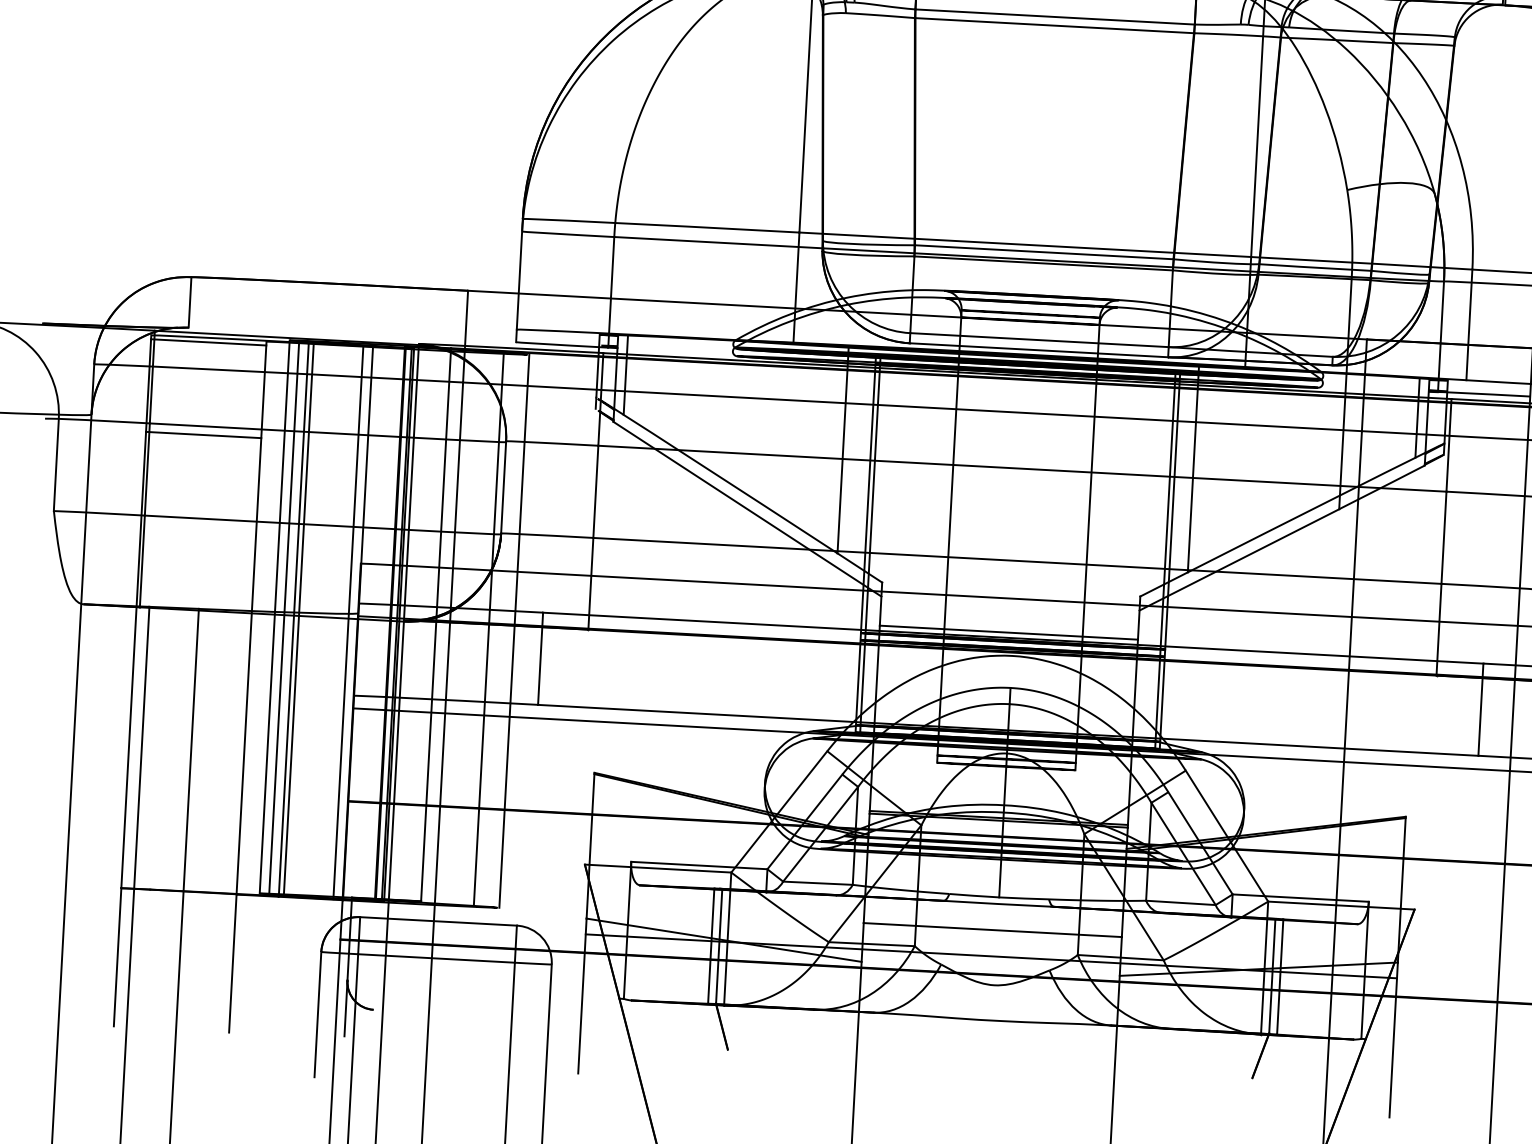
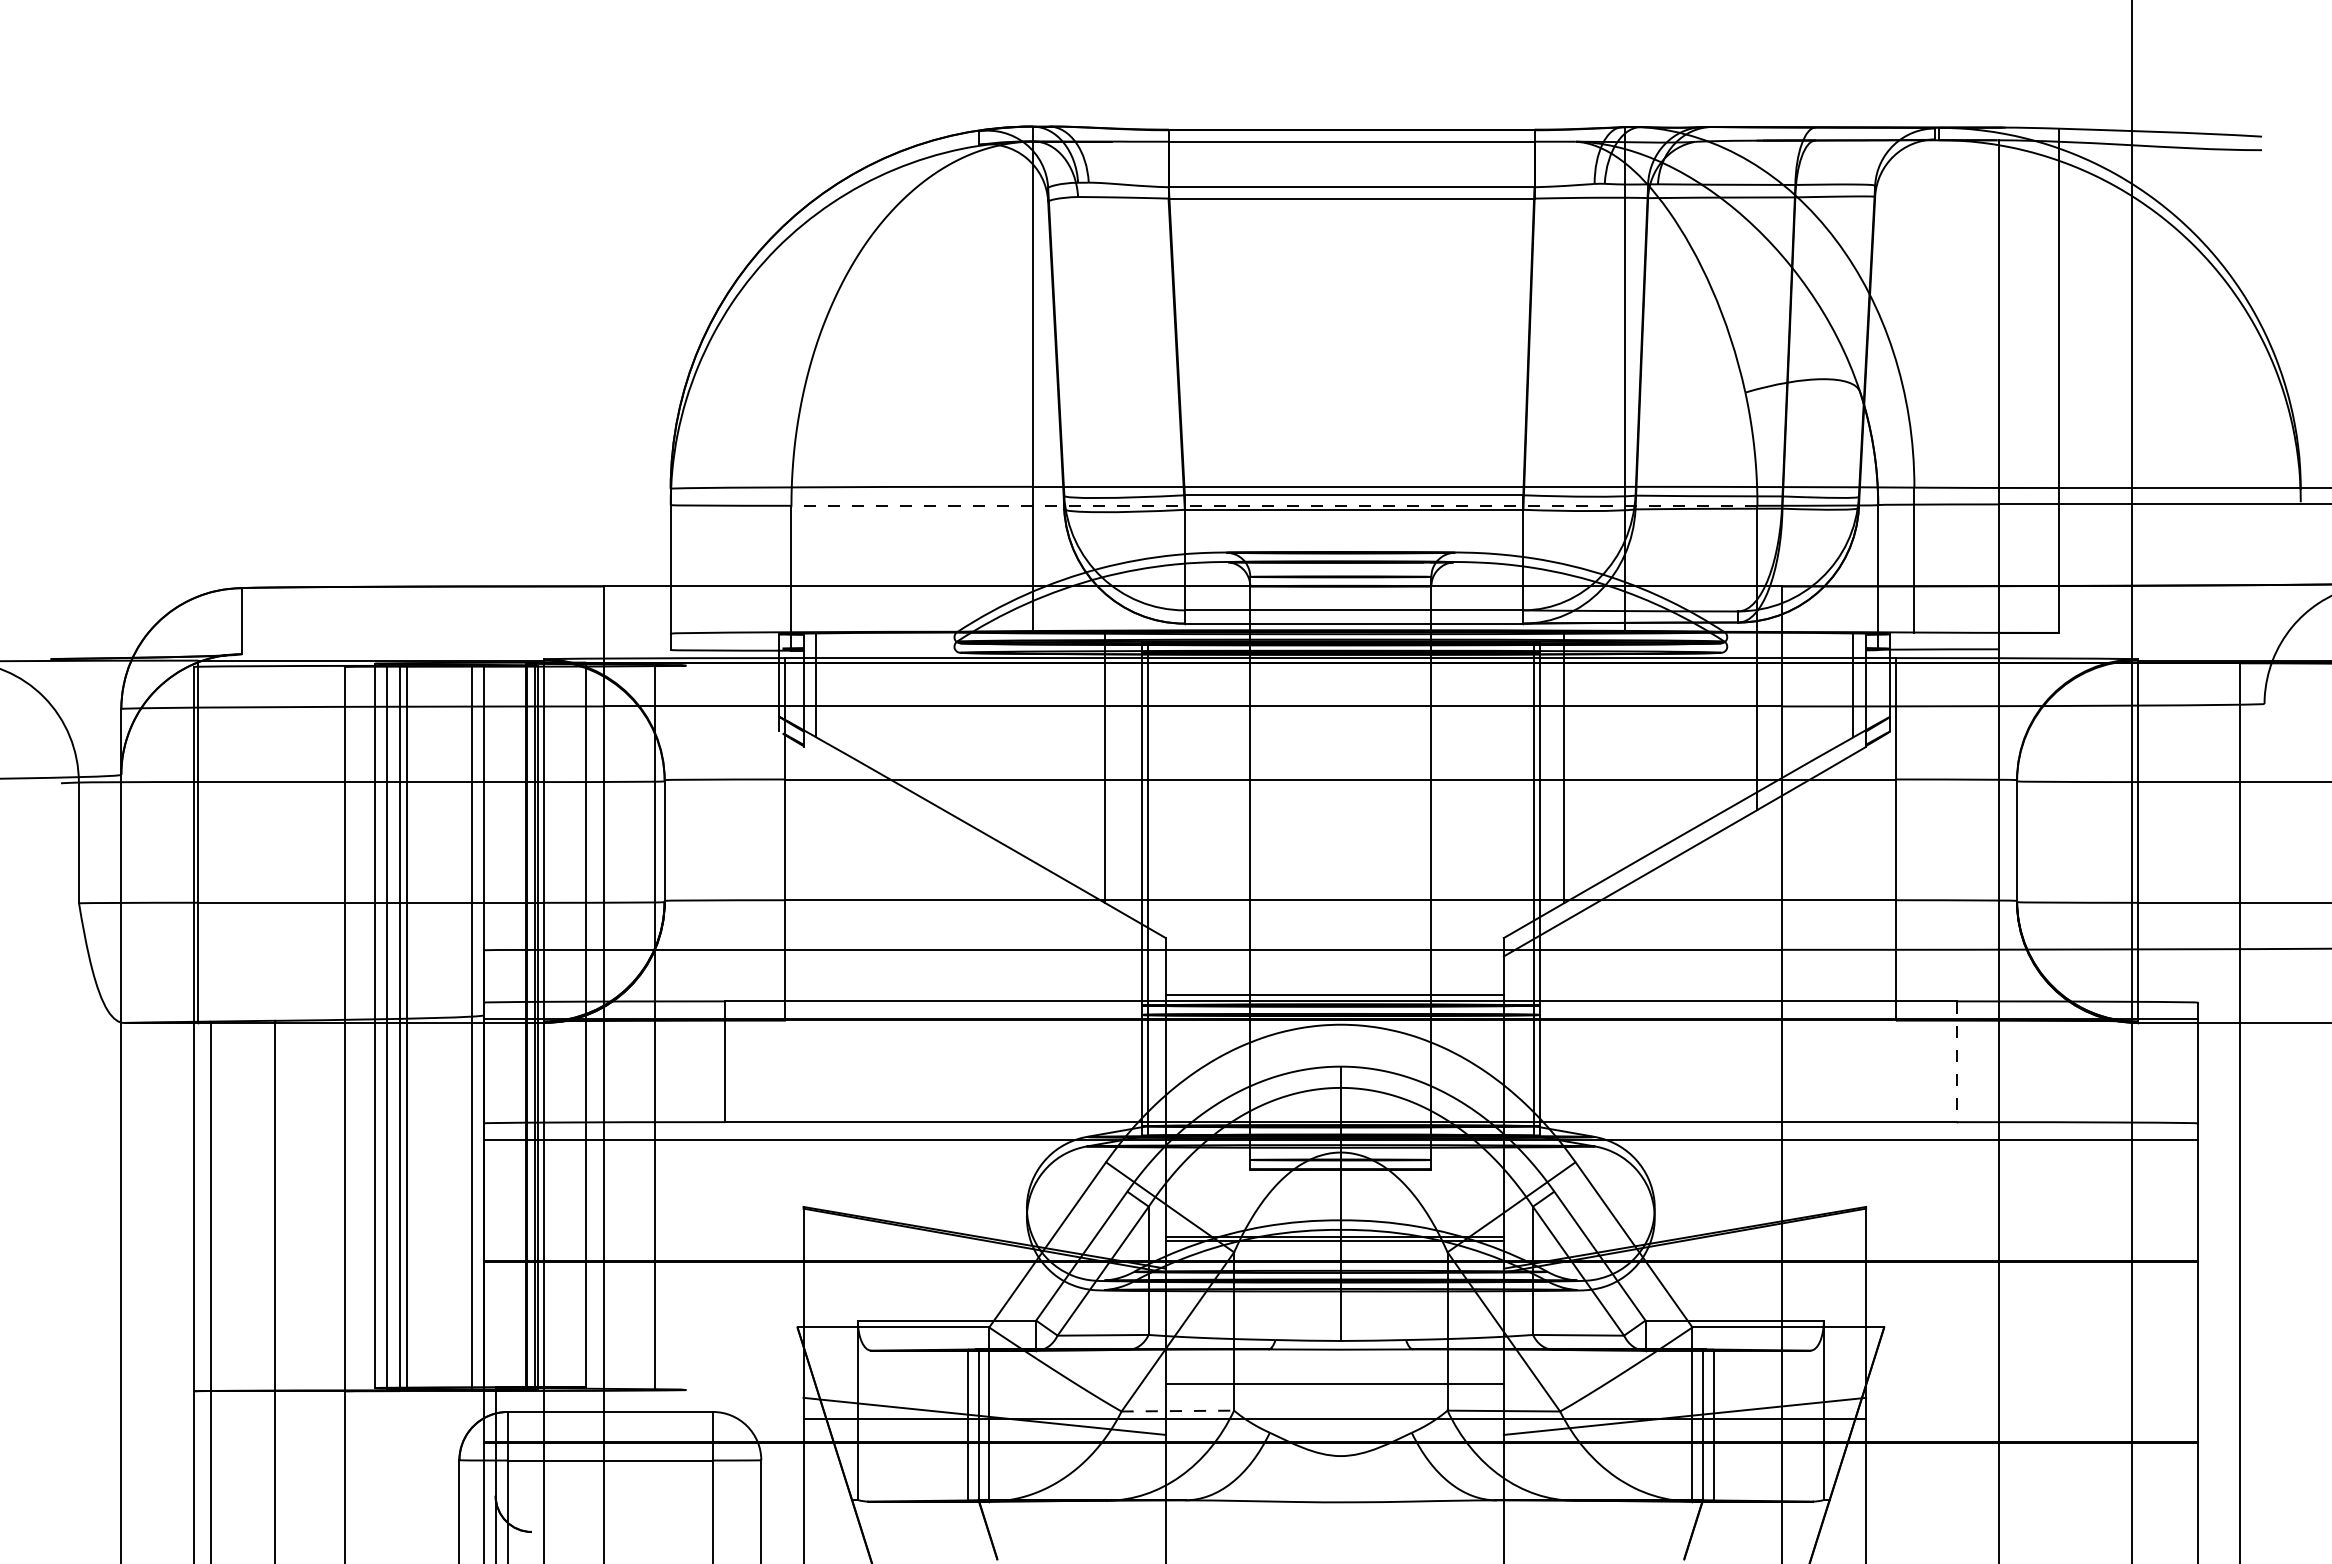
line: (983, 256) -> (1274, 505), solid -> dashed
line: (208, 342) -> (268, 672), removed
line: (203, 435) -> (268, 793), removed
line: (747, 508) -> (984, 851), removed
line: (514, 631) -> (688, 1027), removed
line: (1480, 710) -> (1956, 1062), solid -> dashed
line: (872, 944) -> (1178, 1411), solid -> dashed

